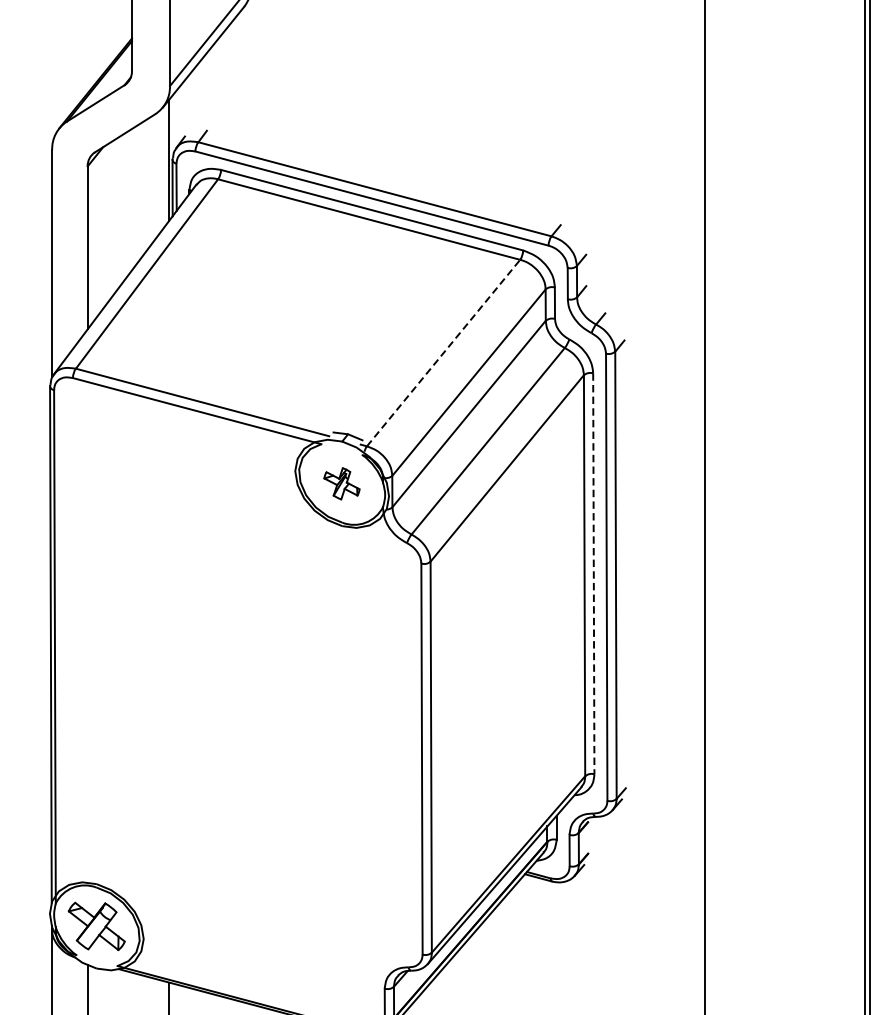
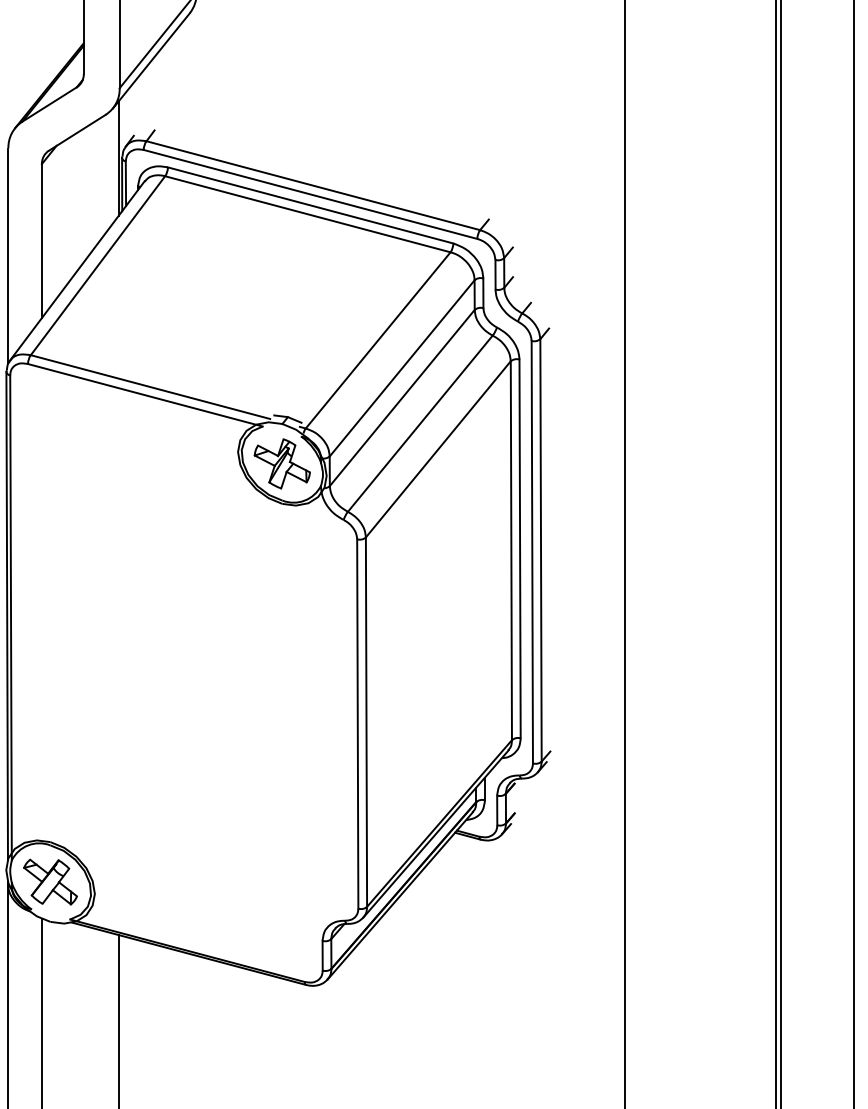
line: (443, 353) -> (378, 340), dashed -> solid
part: (341, 483) -> (281, 463), size x1.67
line: (594, 574) -> (520, 549), dashed -> solid

